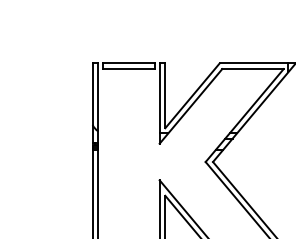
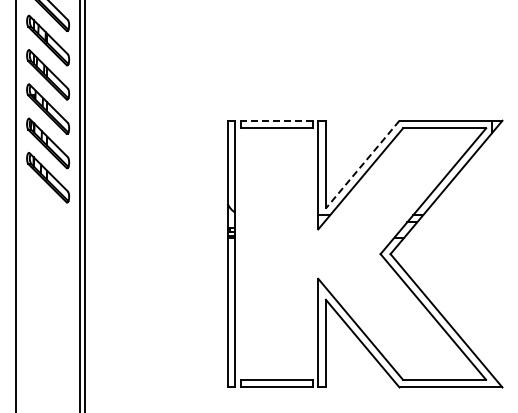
line: (128, 63) -> (276, 120), solid -> dashed
line: (192, 95) -> (362, 164), solid -> dashed

